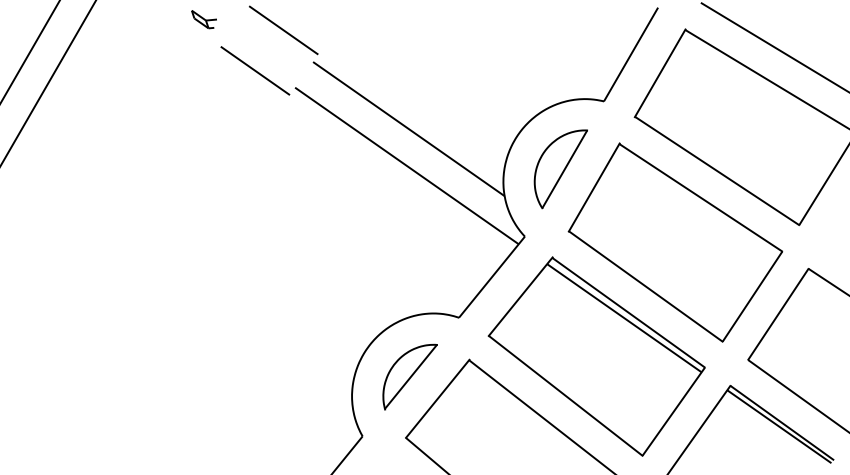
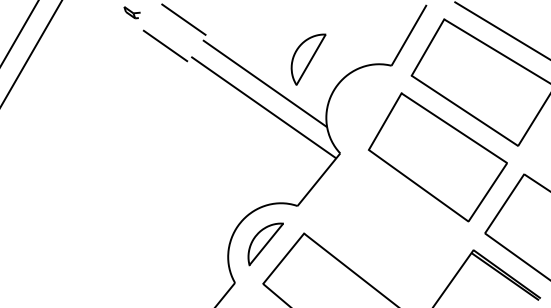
part: (560, 168) -> (308, 59), moved
part: (596, 357) -> (386, 231), removed

